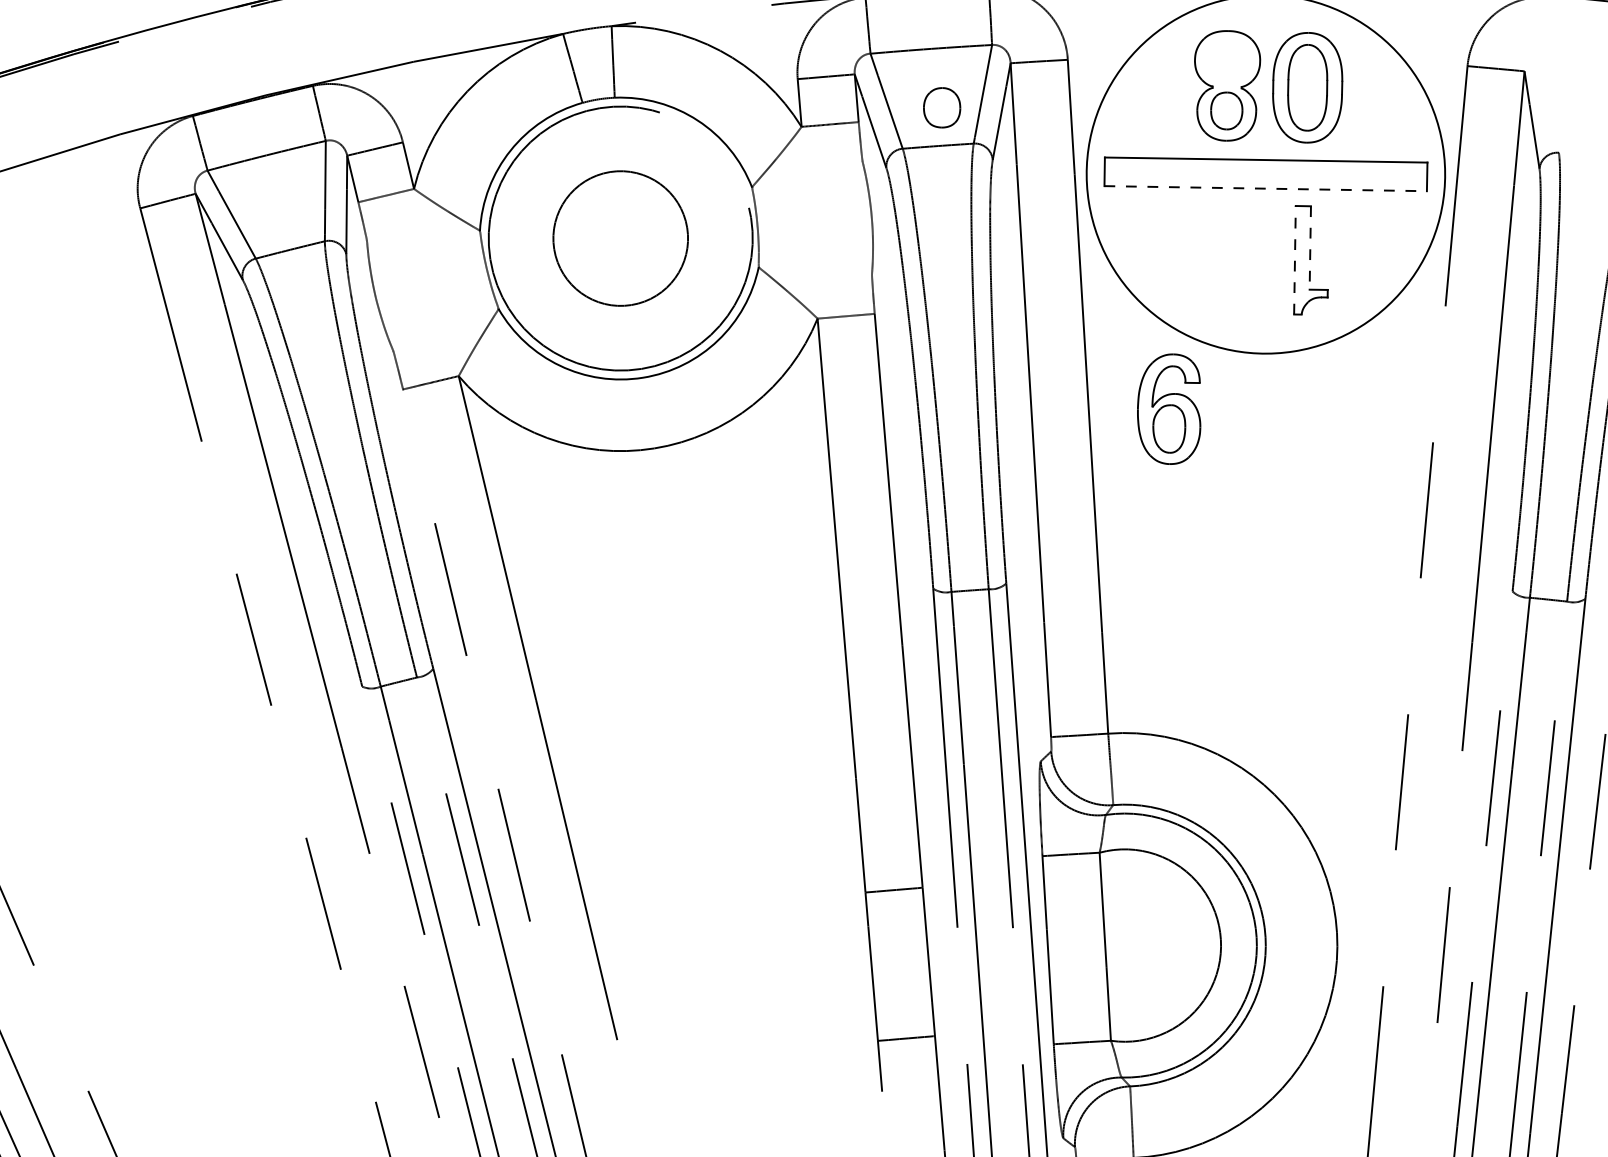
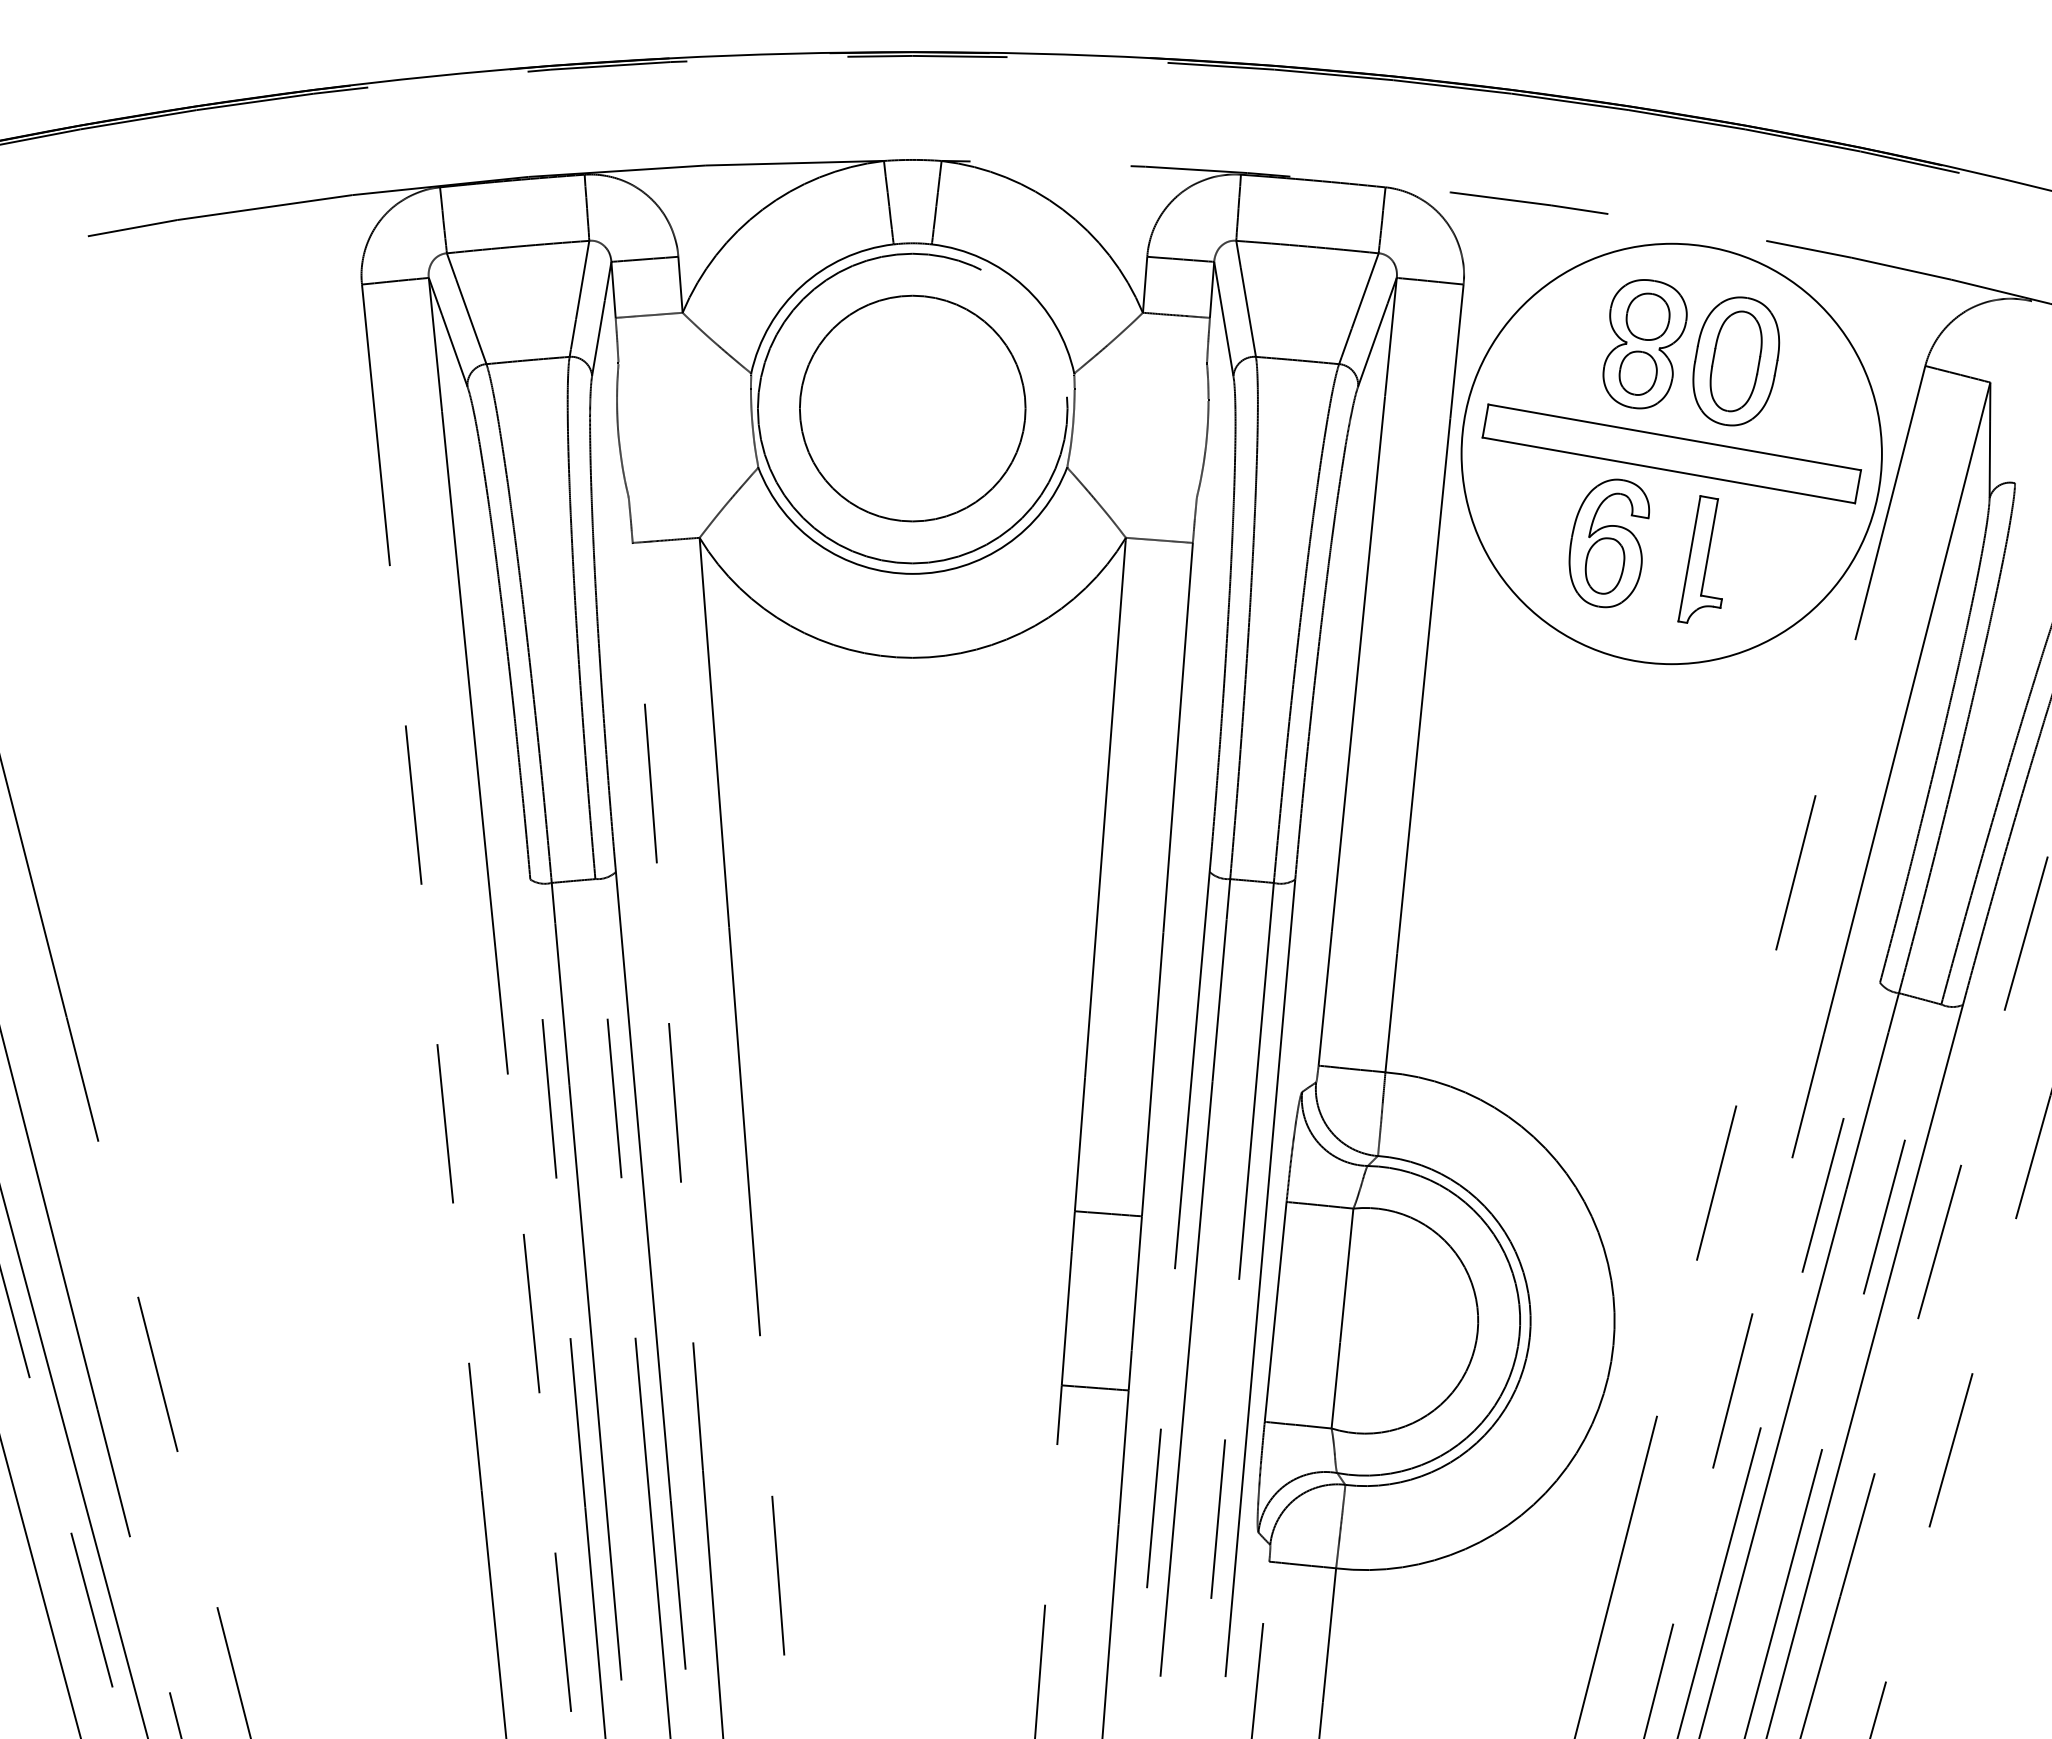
part: (941, 107) -> (1647, 316), moved
line: (1266, 188) -> (1669, 470), dashed -> solid
circle: (620, 238) -> (912, 408), size x1.43
line: (1310, 248) -> (1709, 547), dashed -> solid
line: (1294, 260) -> (1689, 558), dashed -> solid
part: (1170, 409) -> (1609, 543), moved

